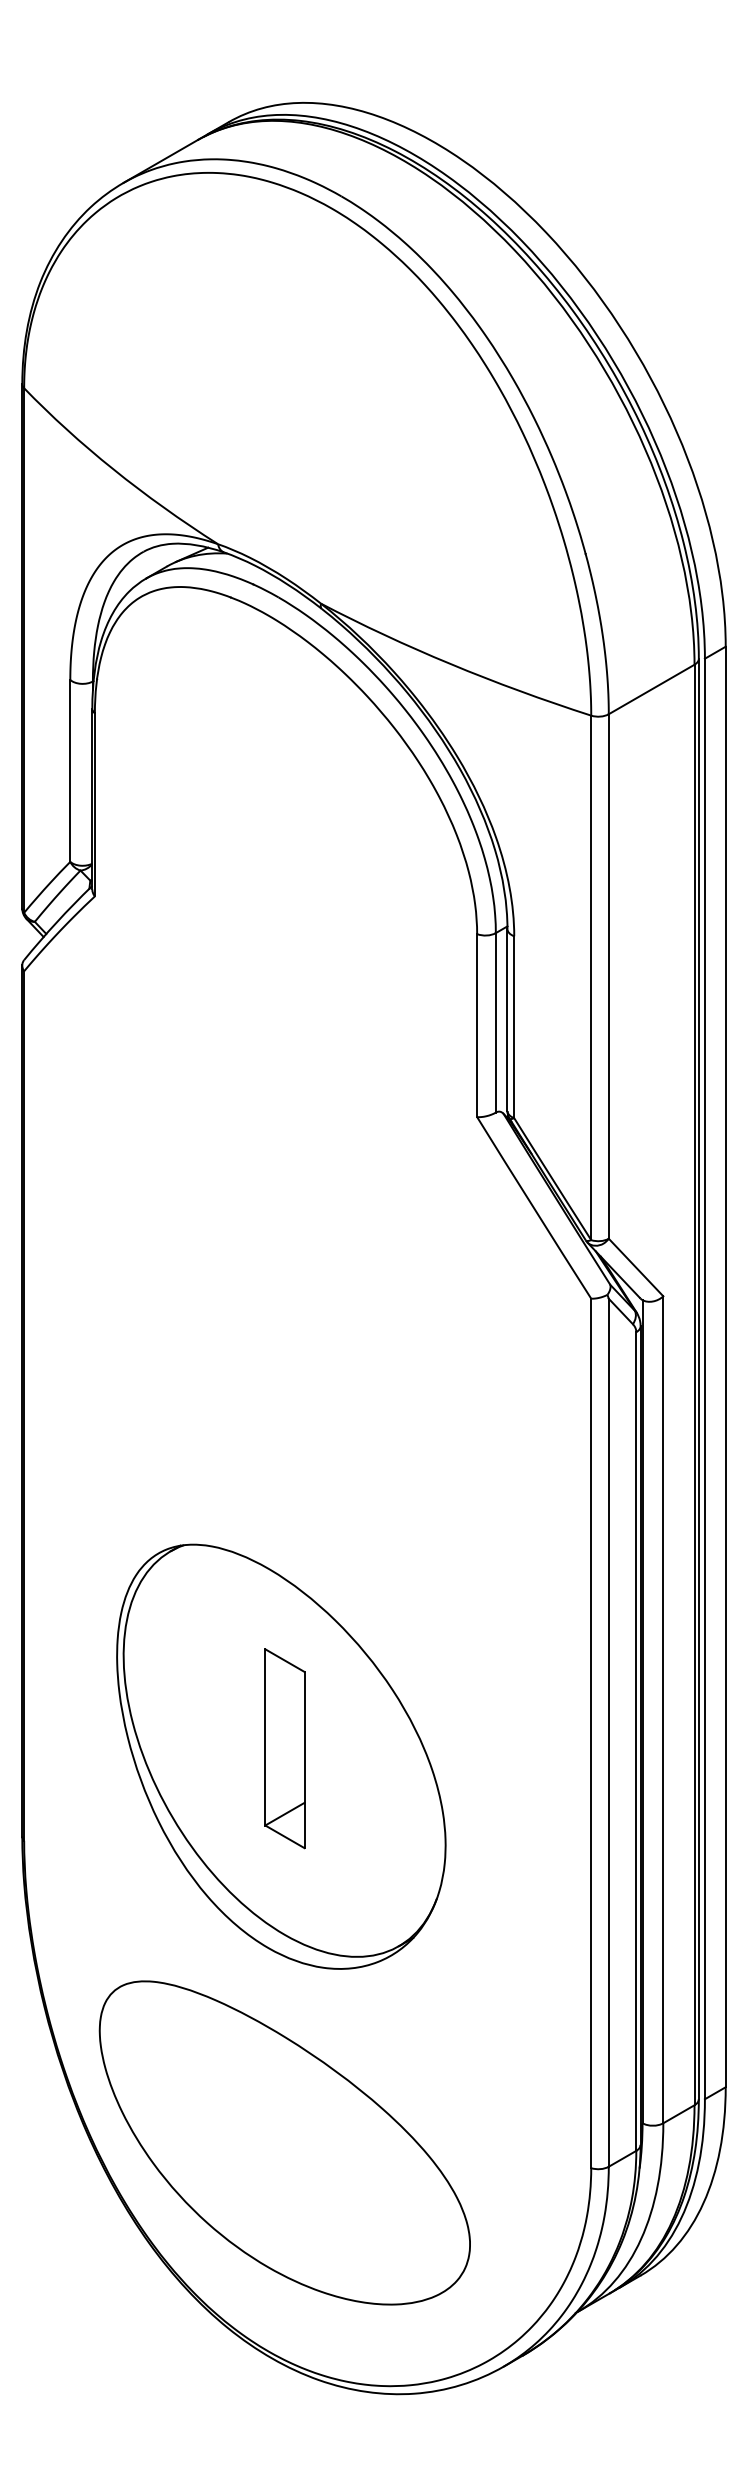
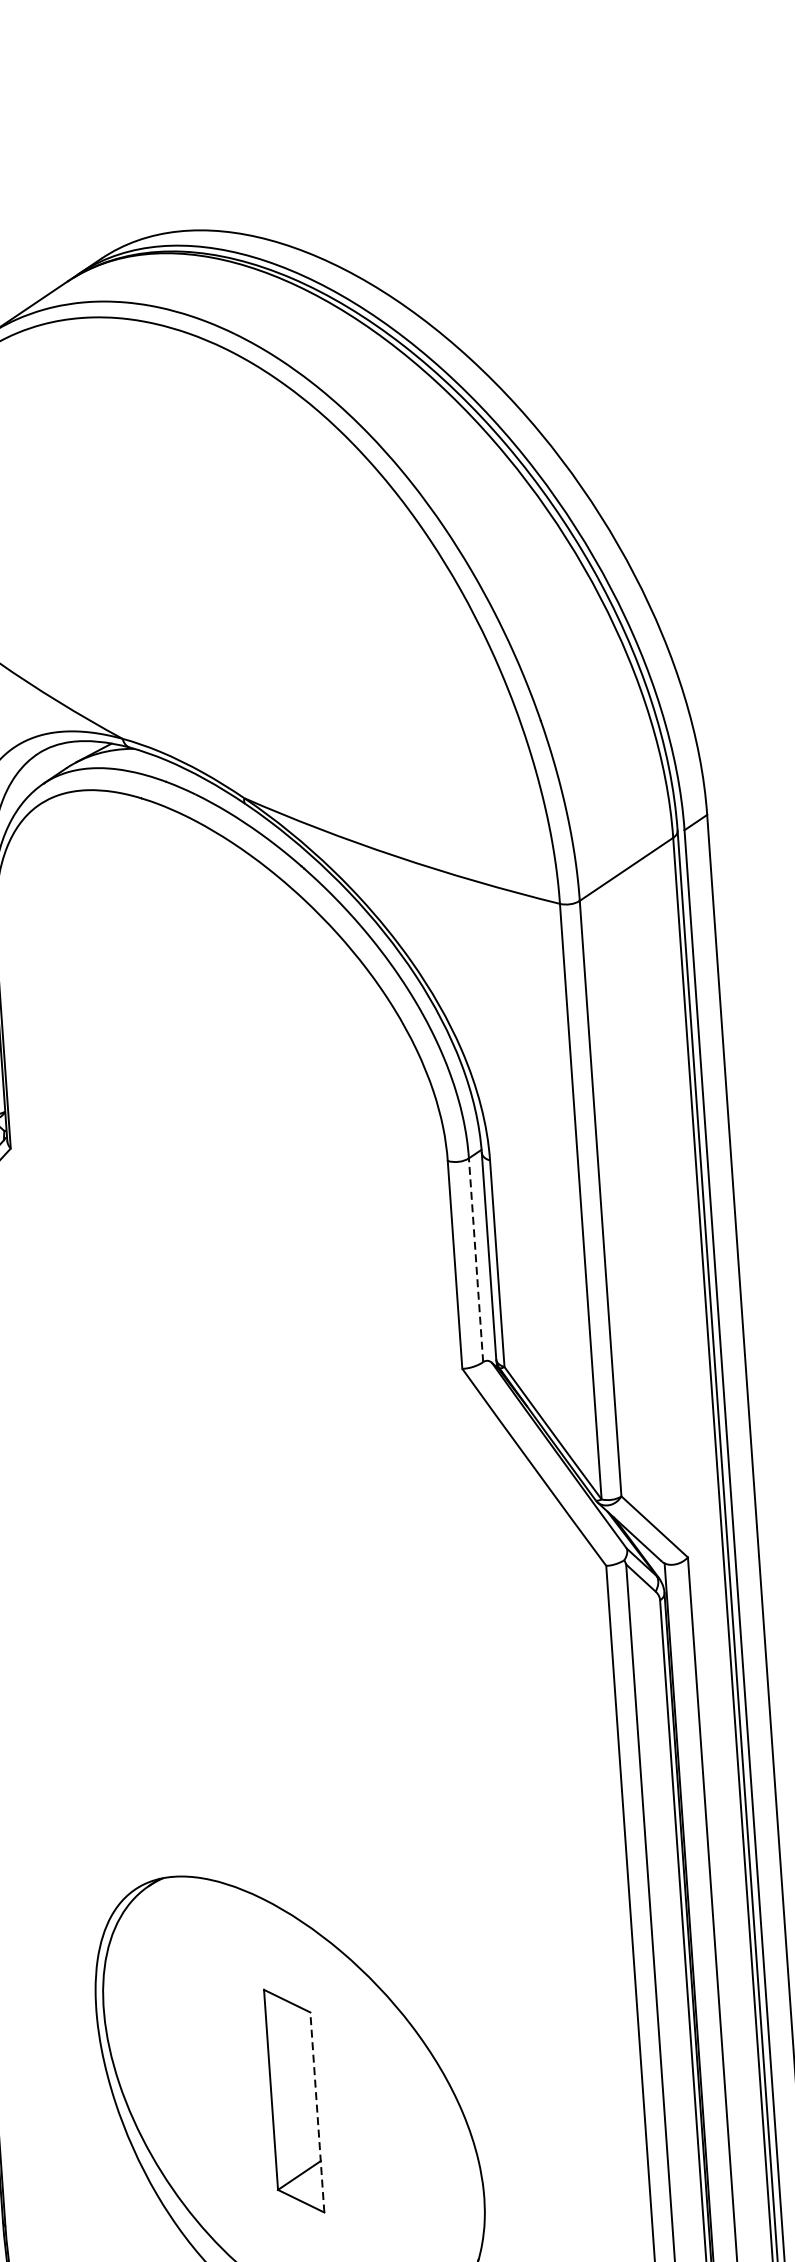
line: (495, 1022) -> (475, 1259), solid -> dashed
line: (304, 1759) -> (317, 2111), solid -> dashed

